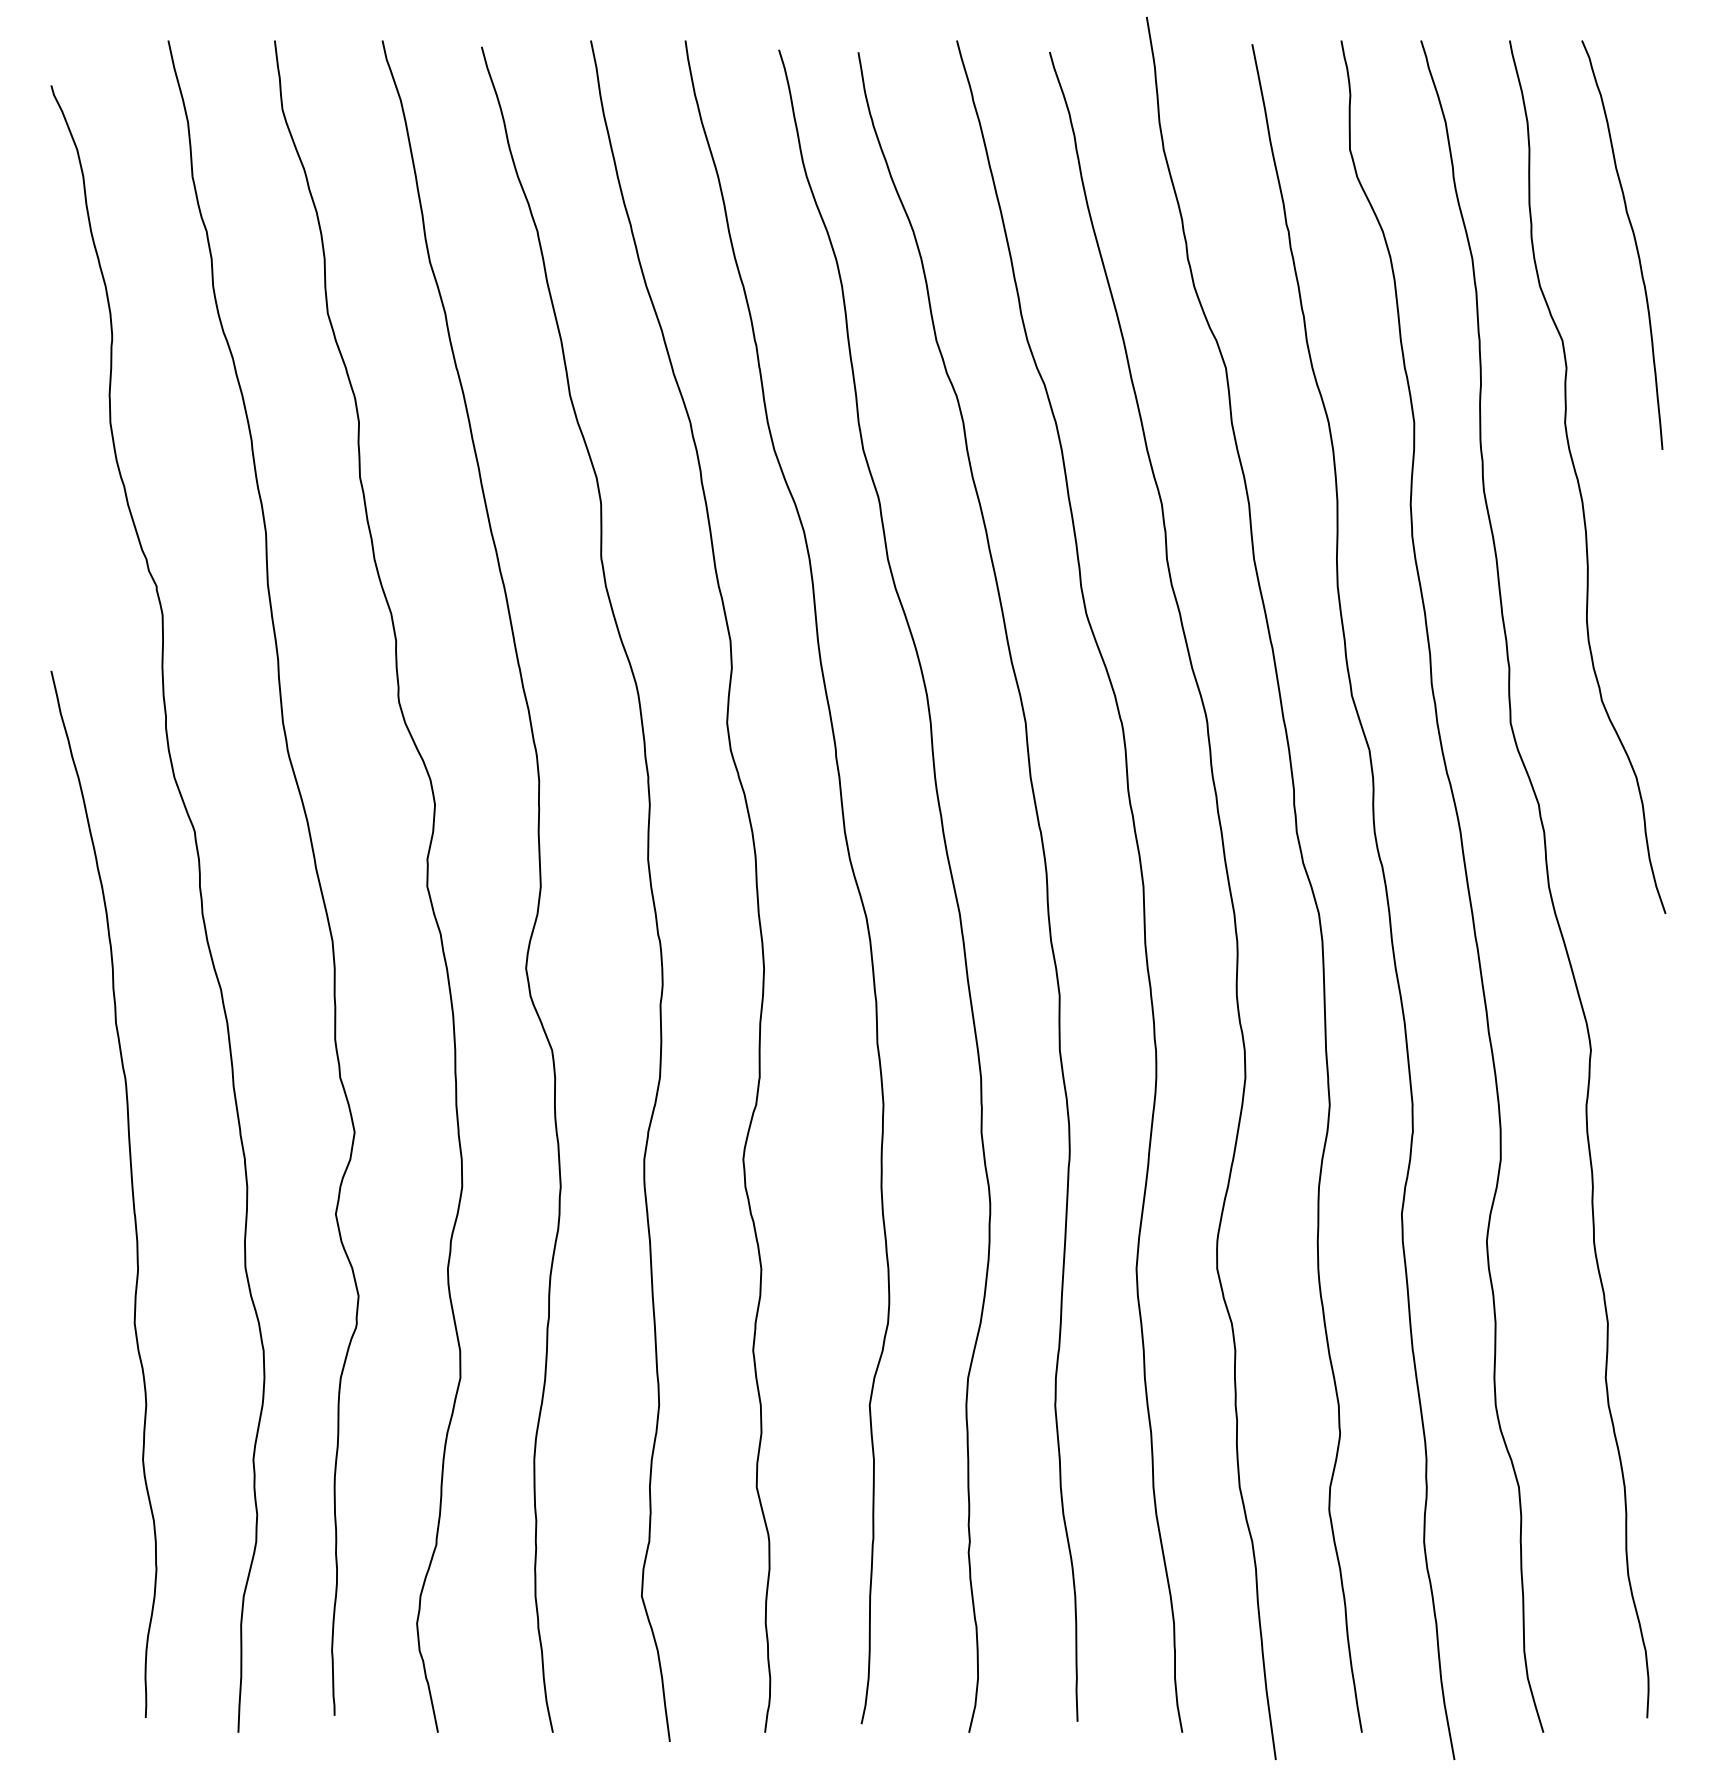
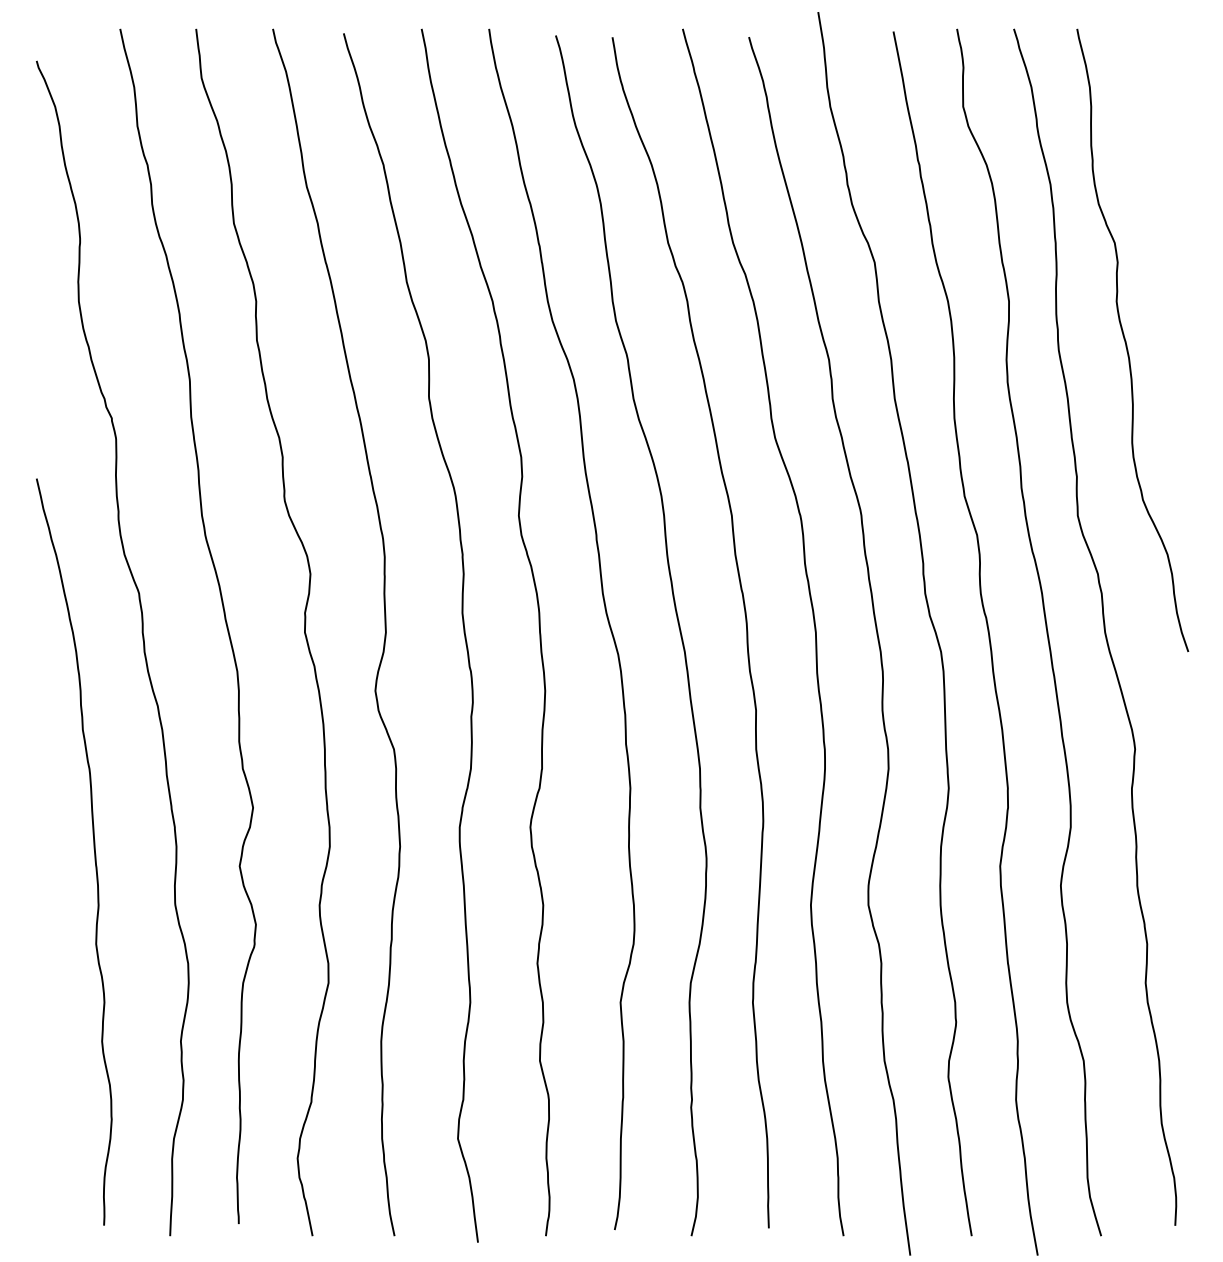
curve: (1633, 240) -> (1165, 171), removed

